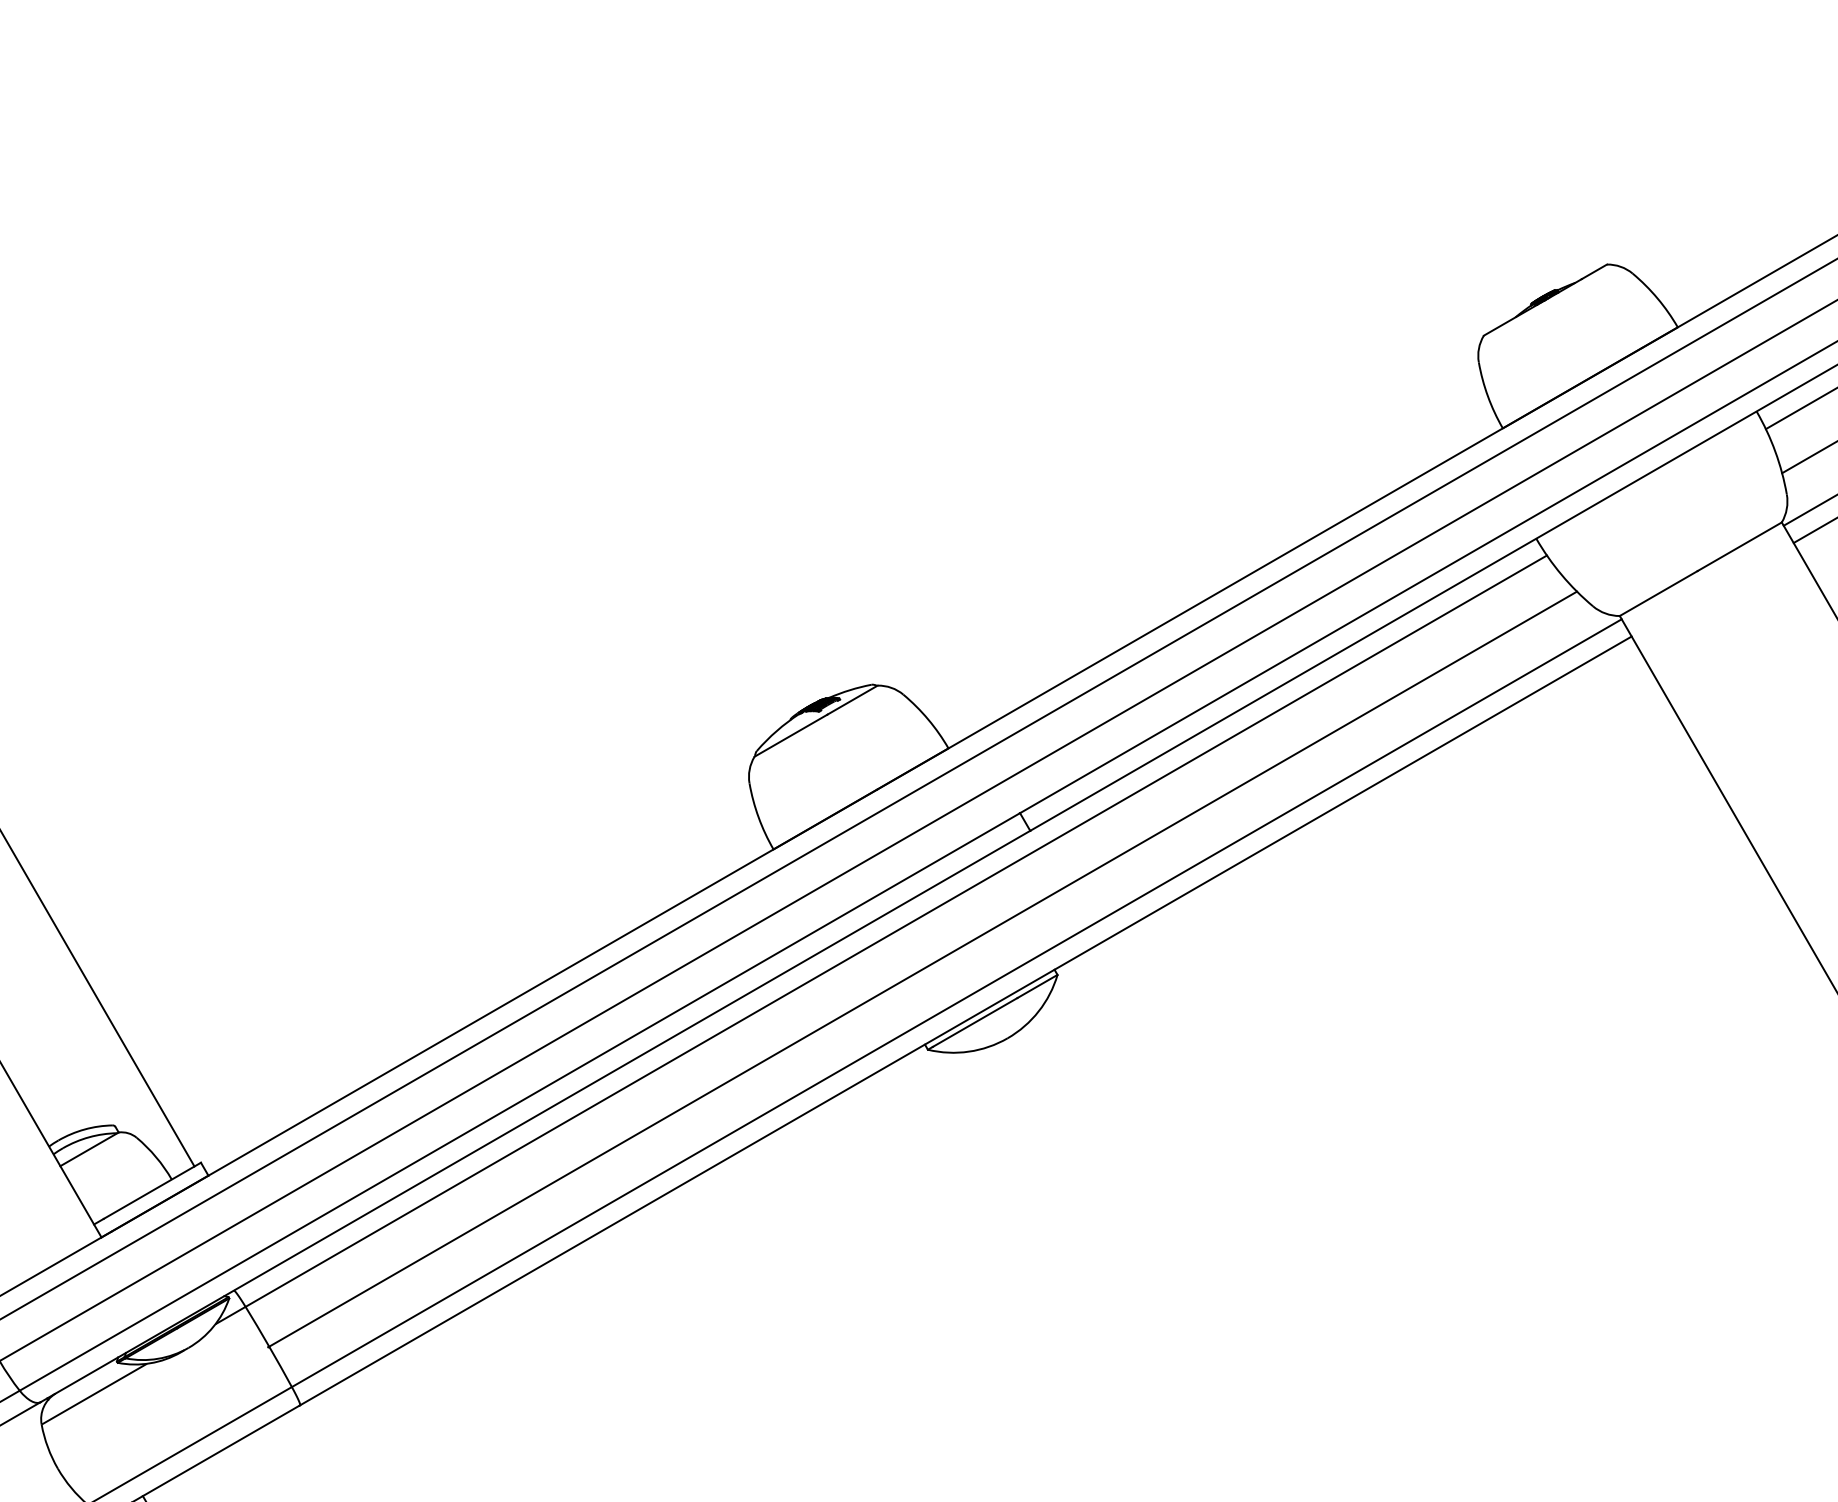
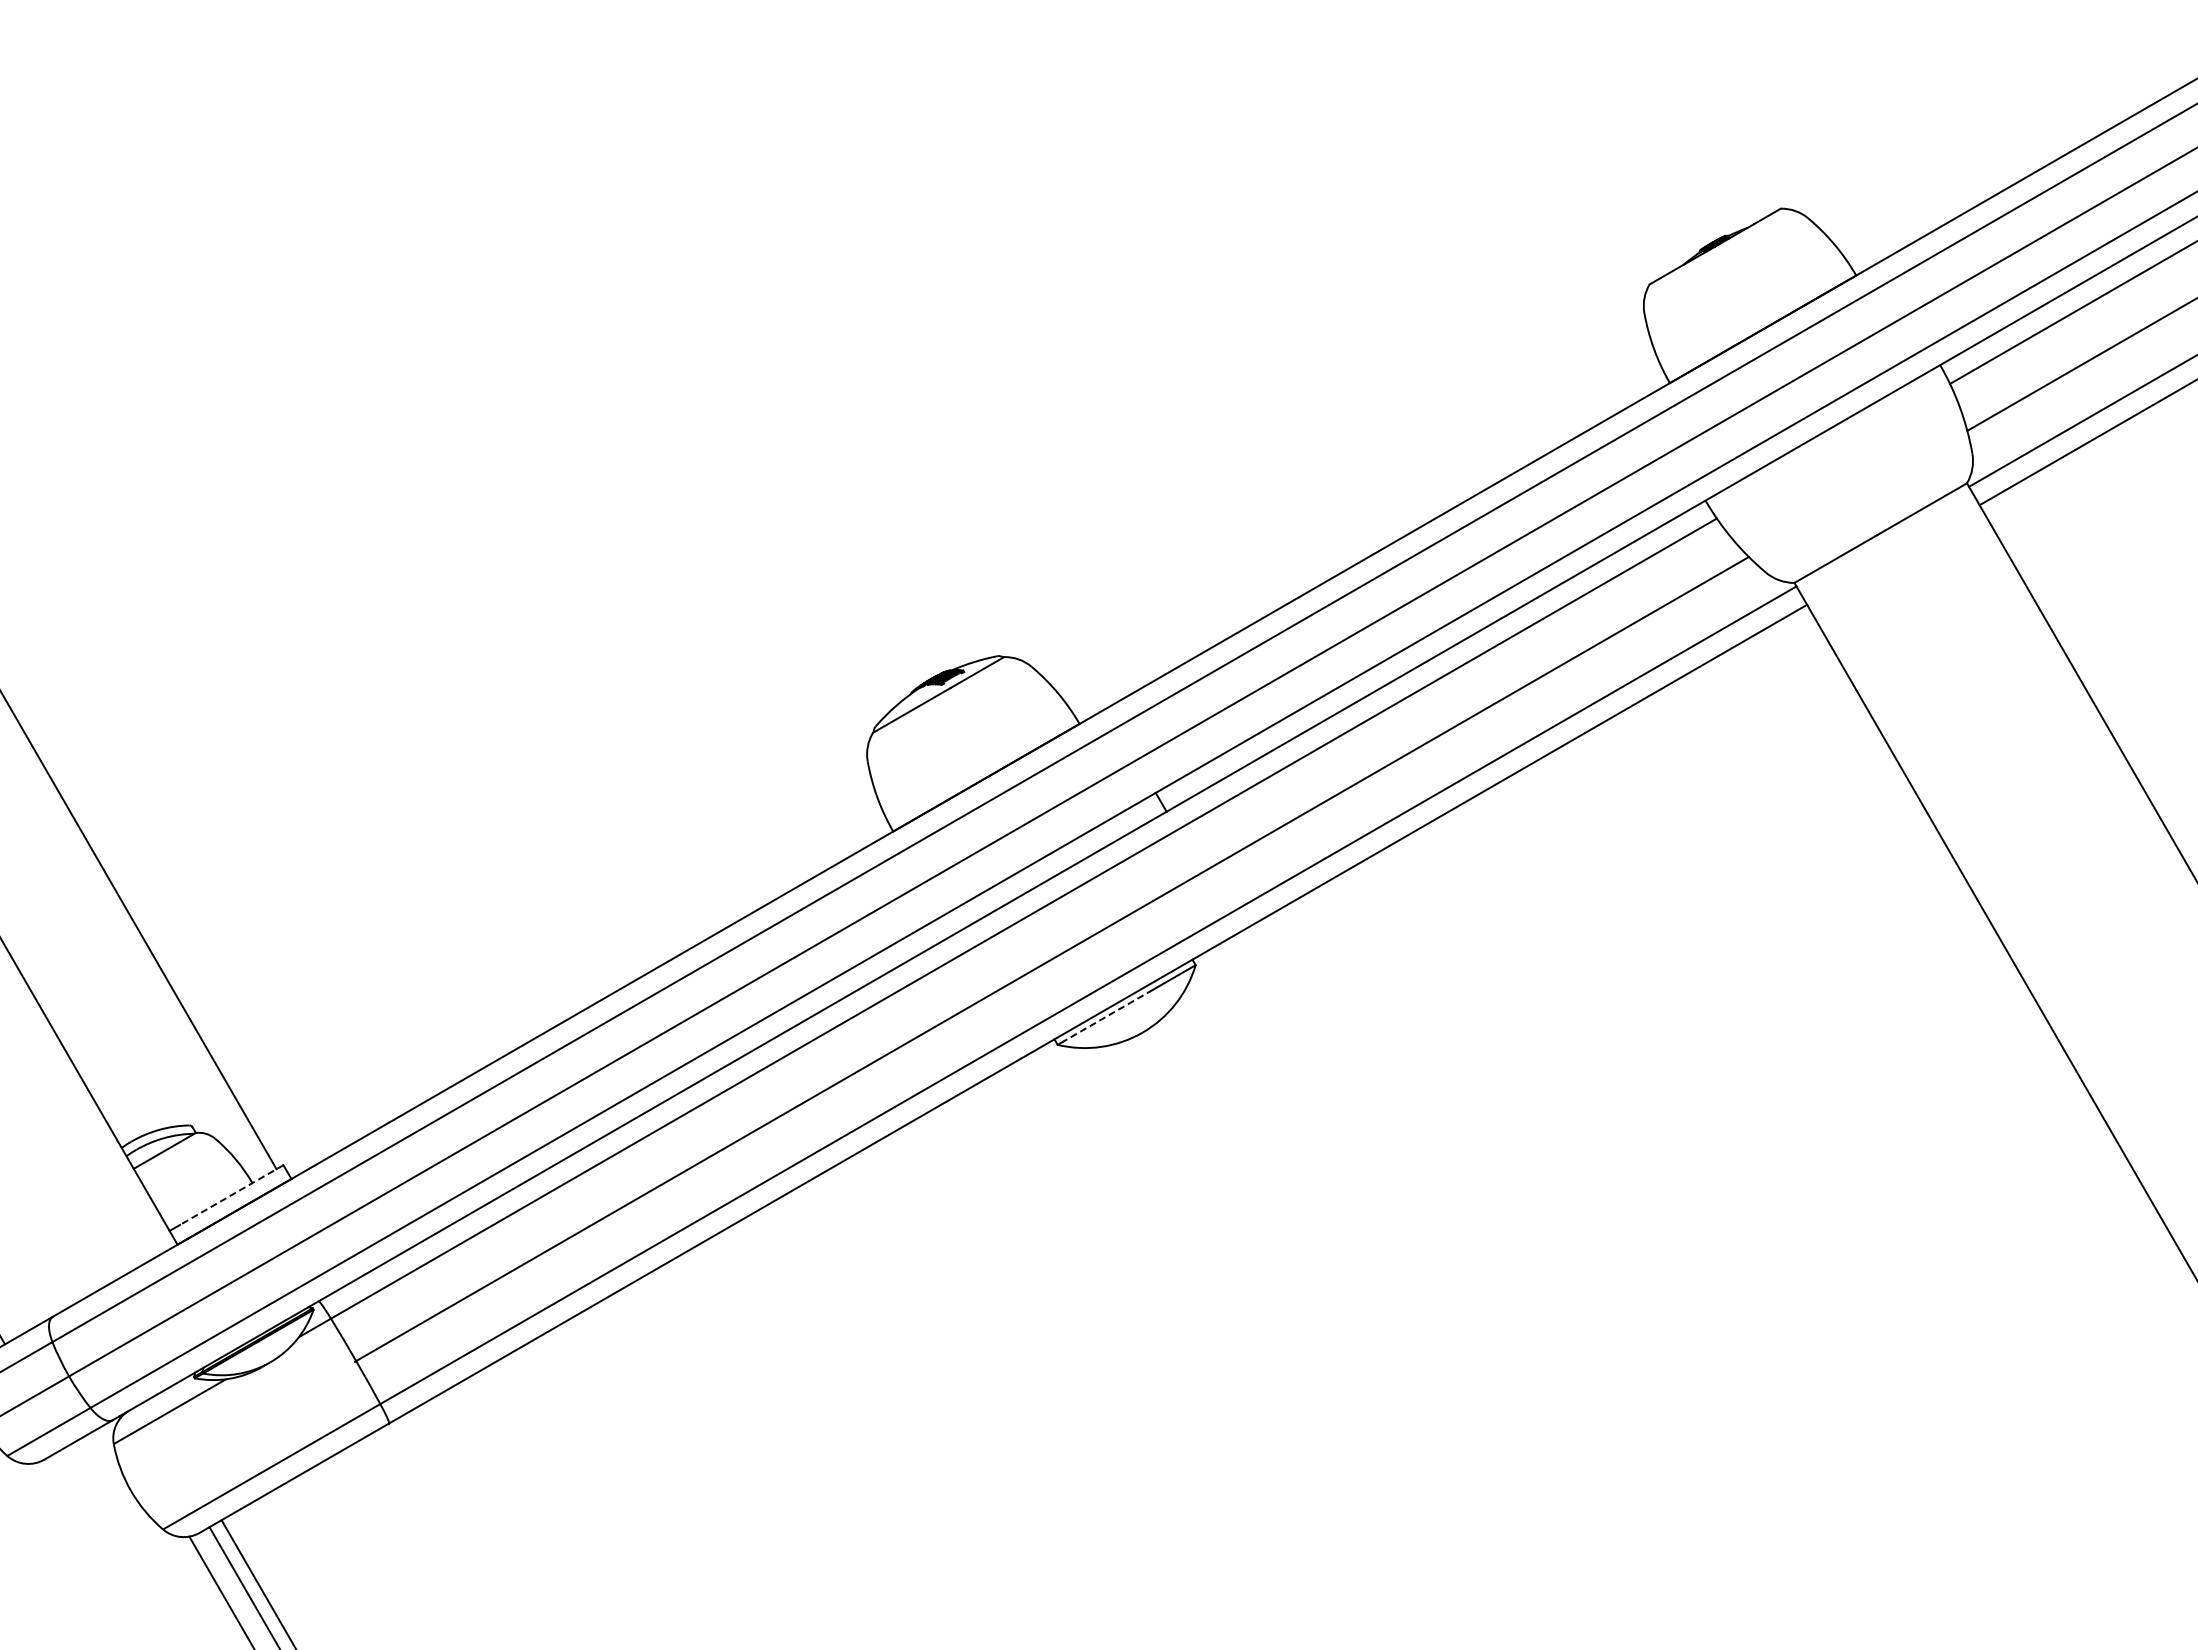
line: (974, 1023) -> (1107, 1016), solid -> dashed
line: (152, 1191) -> (231, 1195), solid -> dashed

